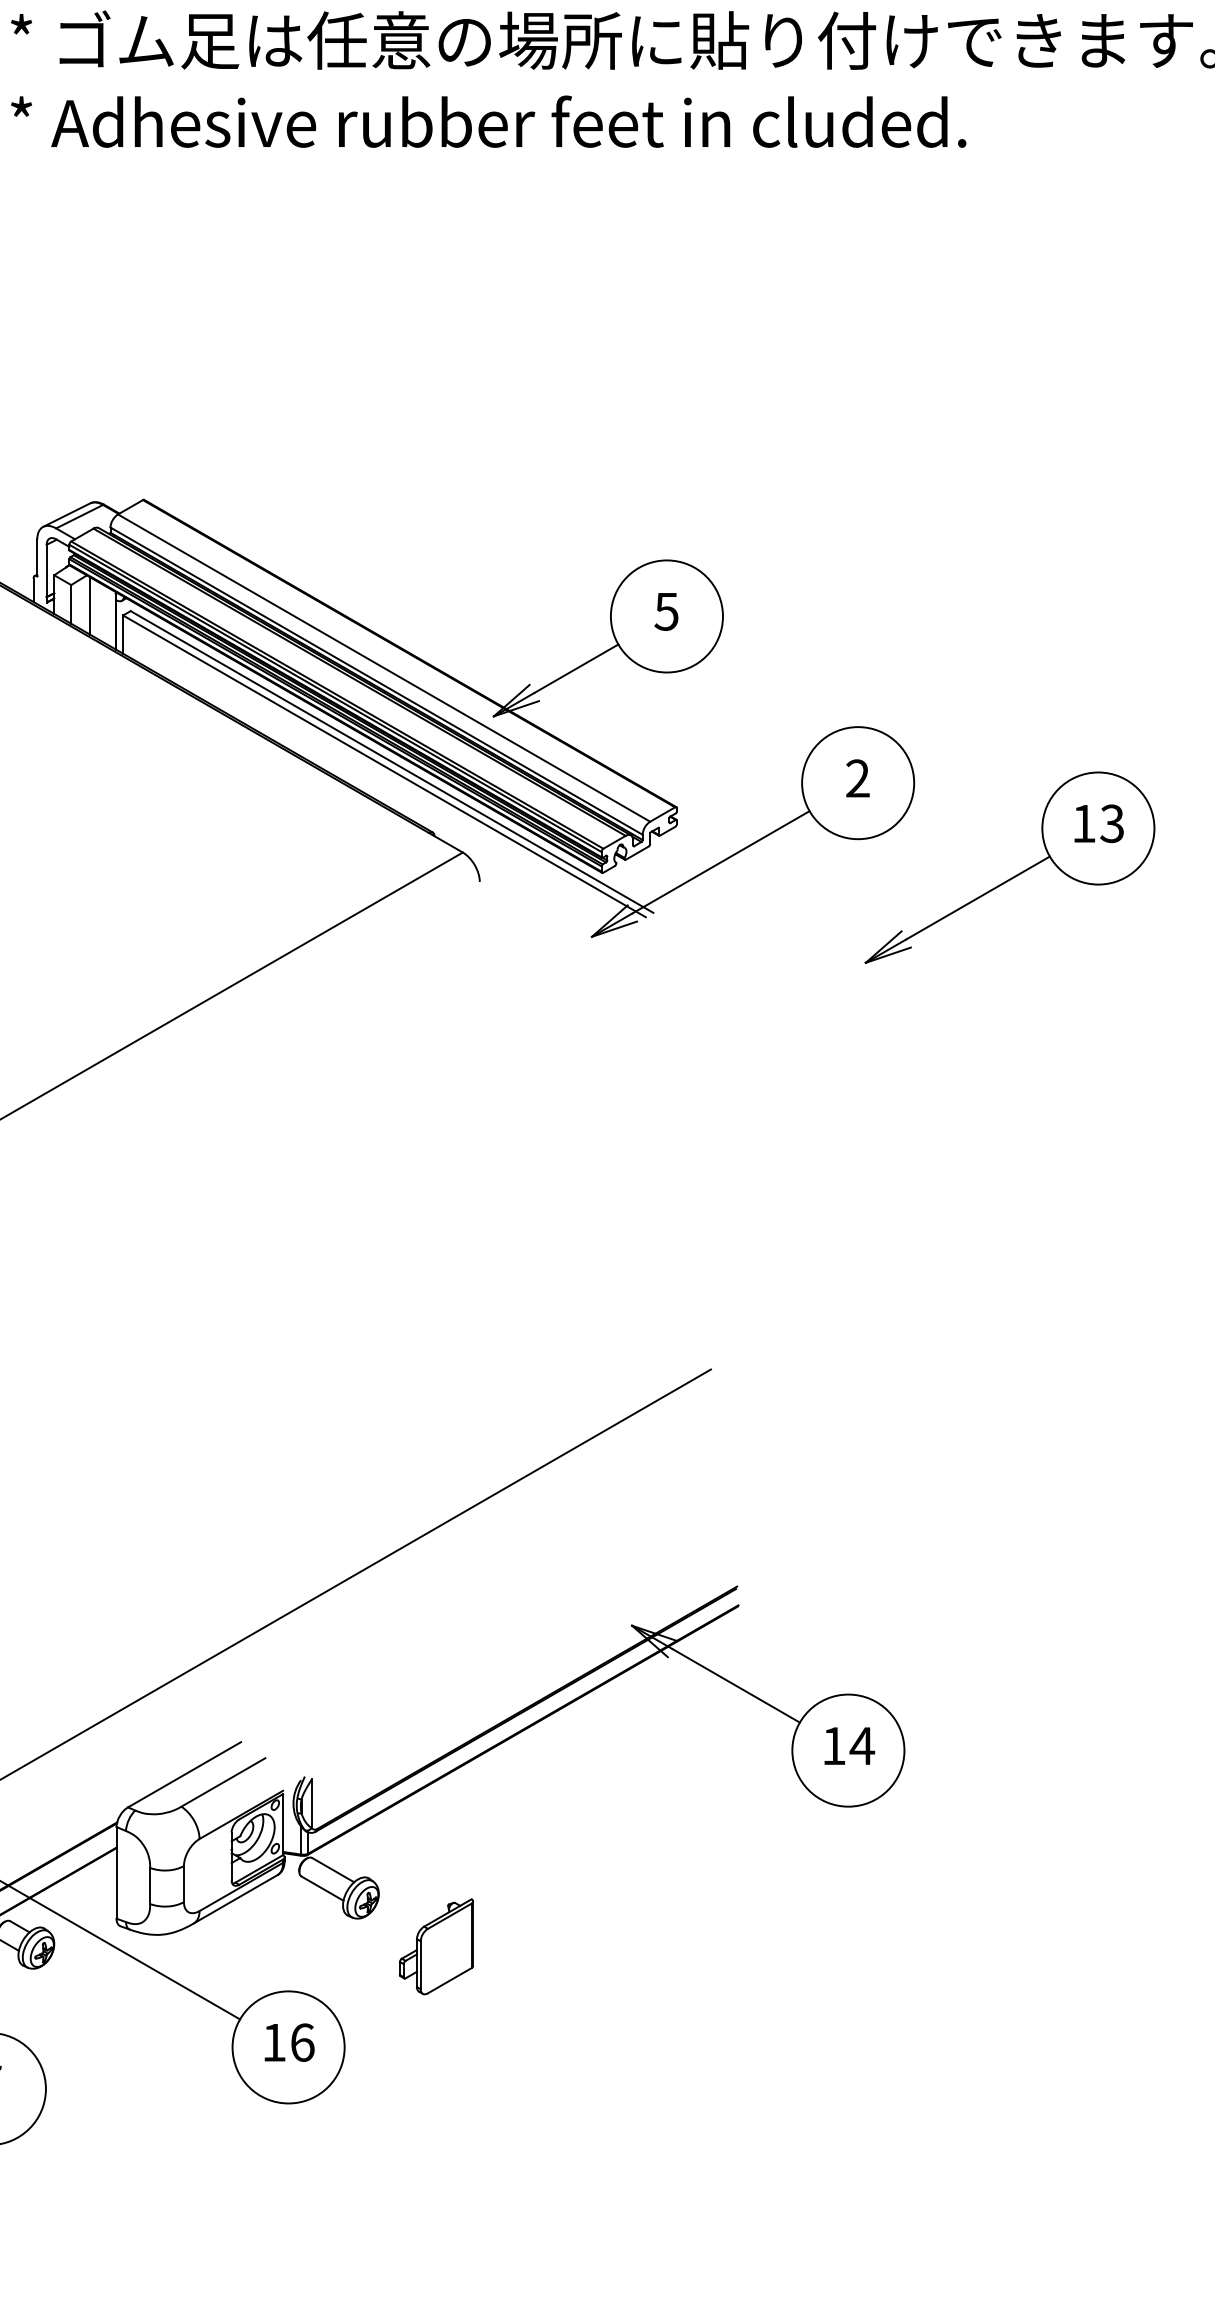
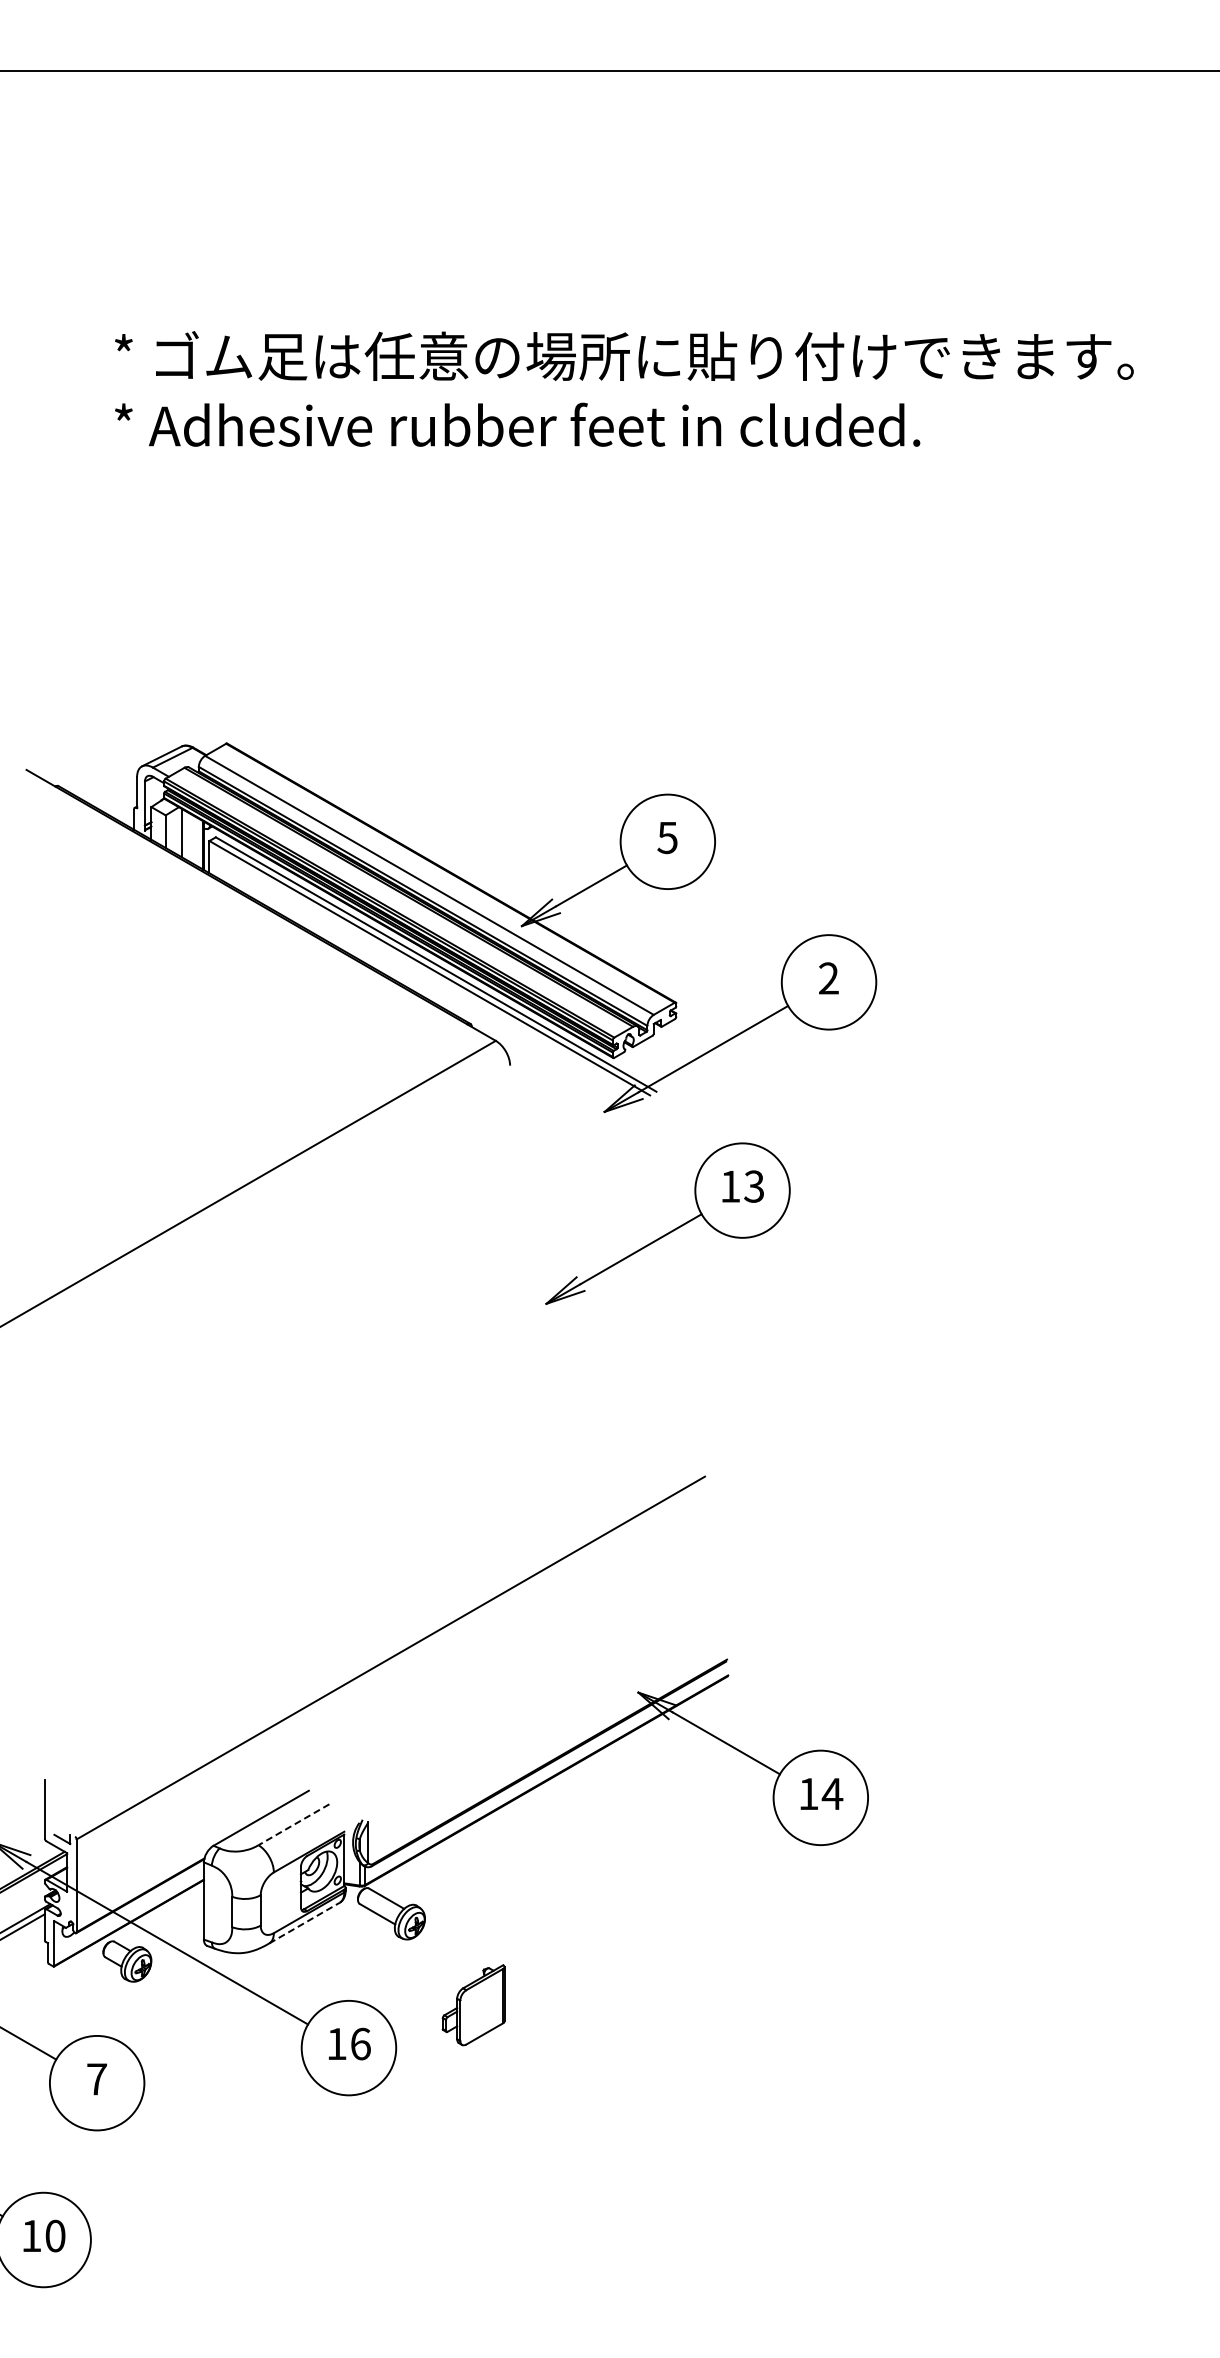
part: (1014, 875) -> (671, 1230), moved
line: (222, 1782) -> (293, 1824), solid -> dashed
line: (235, 1899) -> (304, 1923), solid -> dashed
part: (436, 1947) -> (473, 2005), moved

